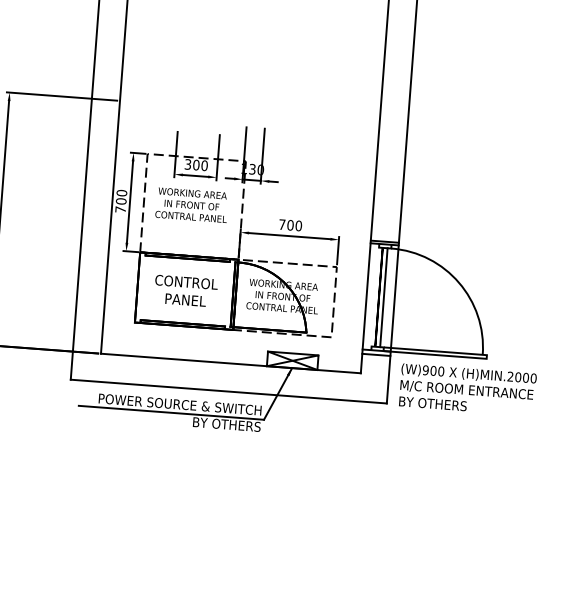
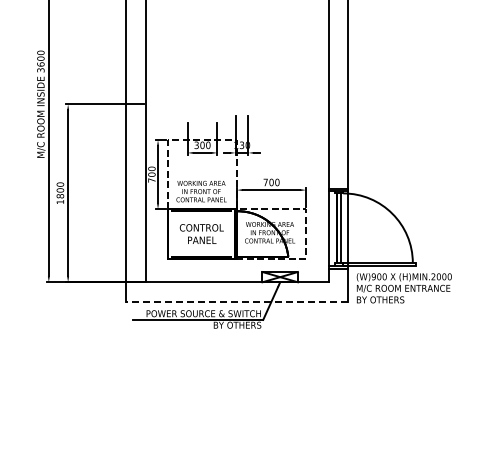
text: (191, 205) -> (201, 191), moved
line: (227, 392) -> (236, 302), solid -> dashed

